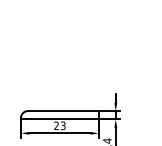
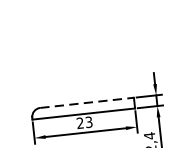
line: (63, 111) -> (87, 103), solid -> dashed

